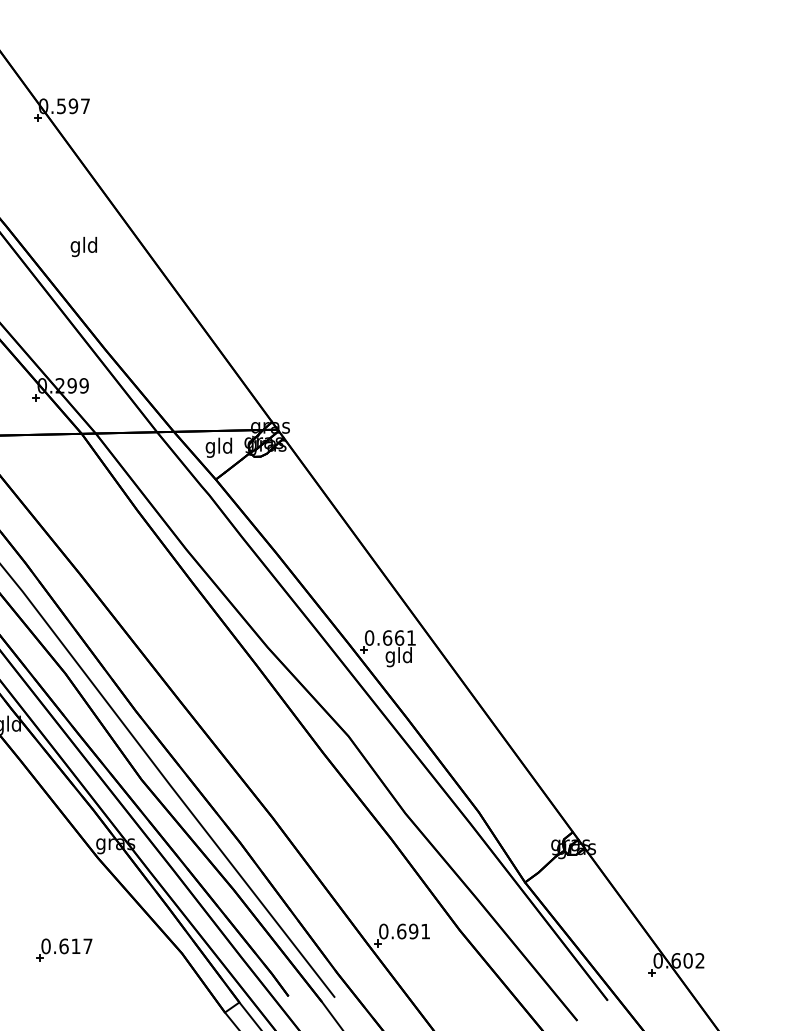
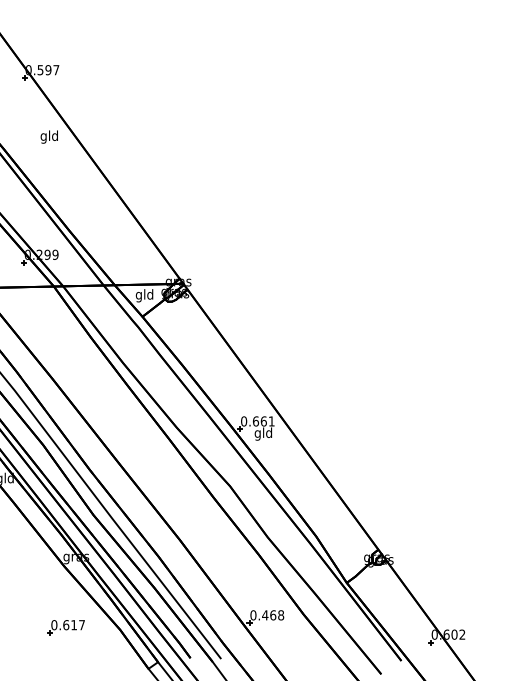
text: (82, 246) -> (48, 136), moved
text: (414, 931) -> (273, 615), 0.691 -> 0.468
part: (62, 949) -> (65, 627), moved

